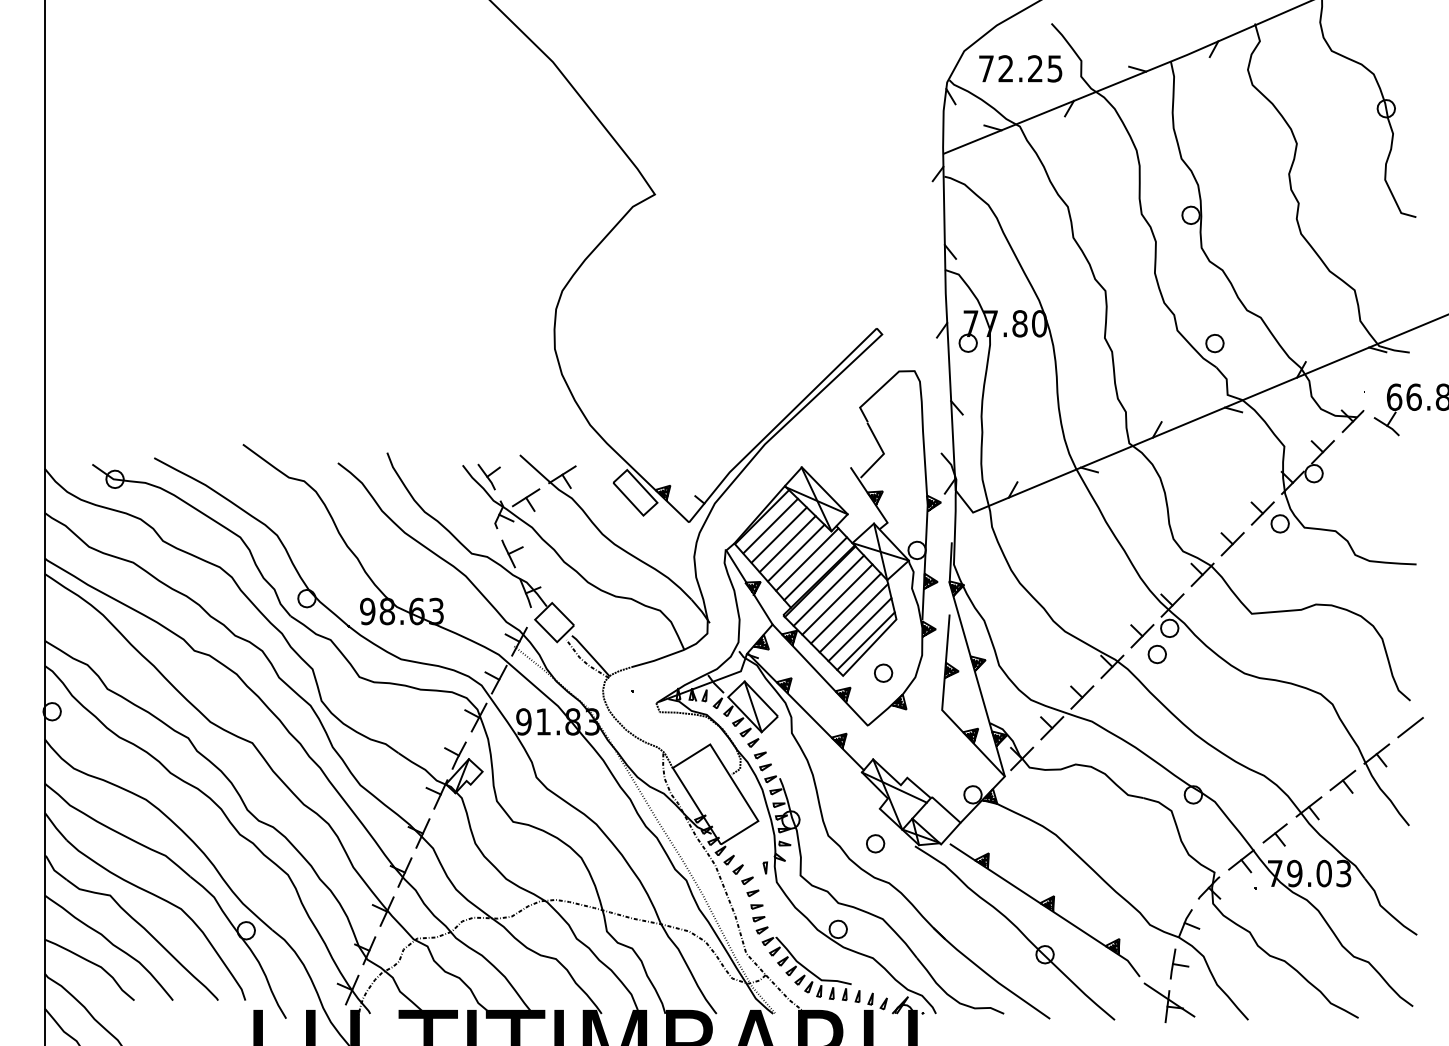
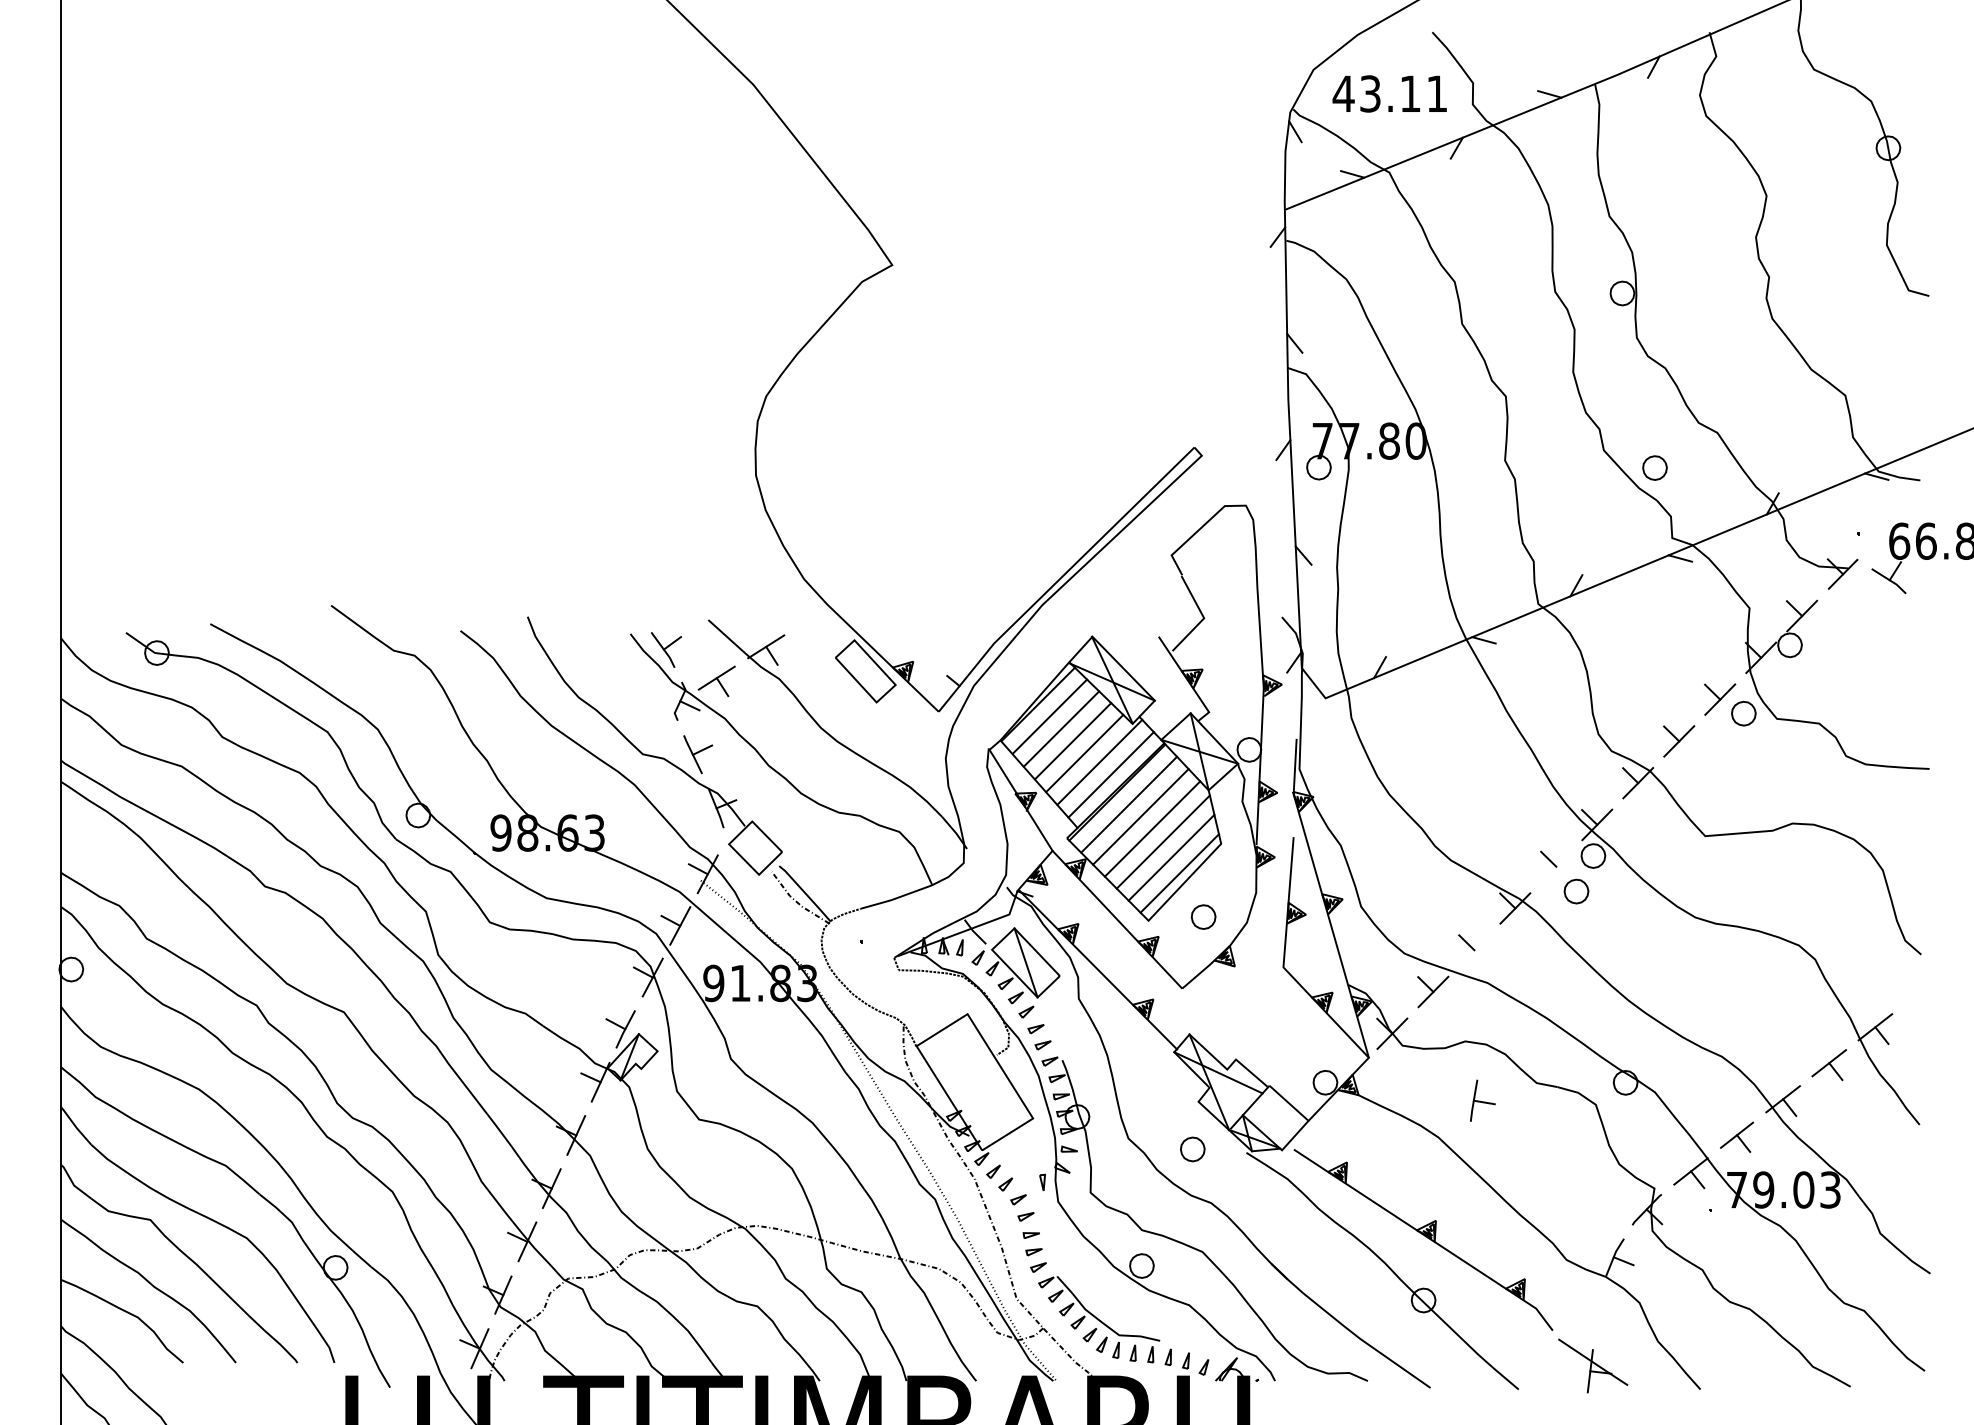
text: (1020, 68) -> (1390, 93), 72.25 -> 43.11
line: (1142, 636) -> (1556, 867), removed
line: (1082, 697) -> (1474, 950), removed
line: (1410, 727) -> (1921, 991), removed
part: (1179, 963) -> (1482, 1099), moved

